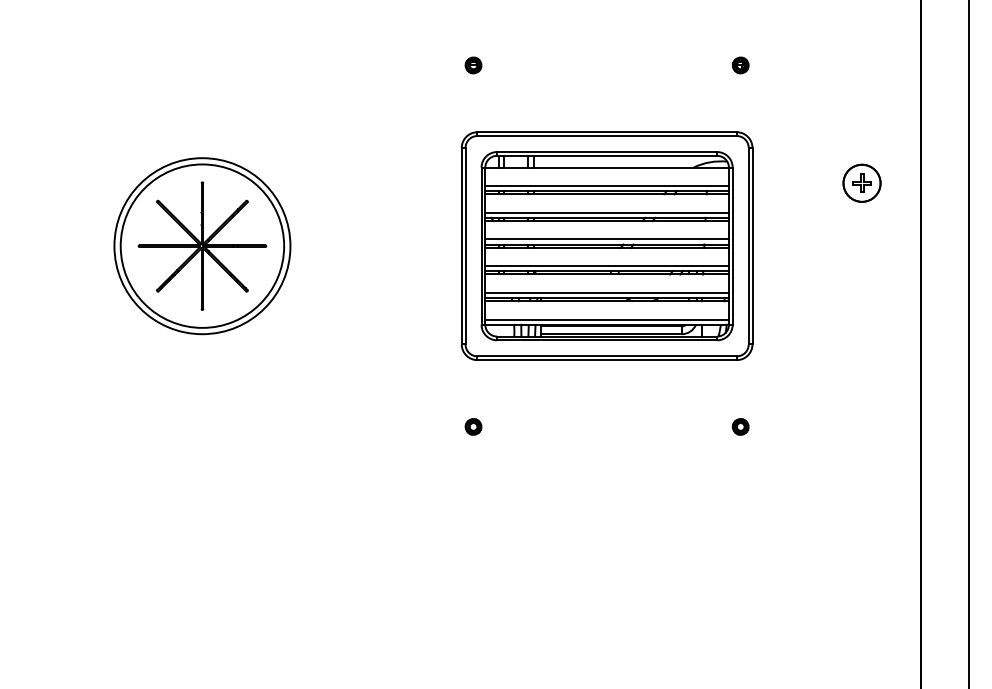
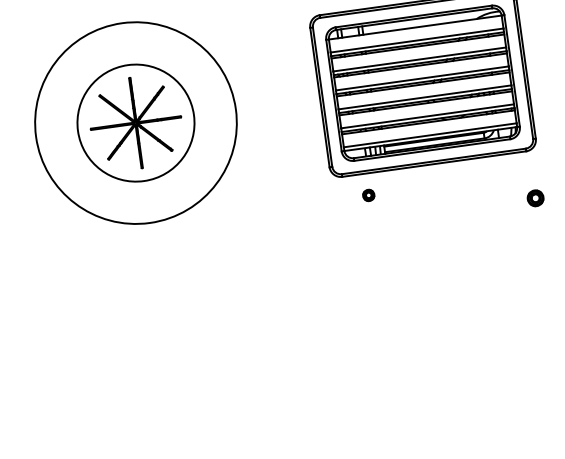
circle: (202, 246) -> (136, 123), size x1.6
part: (473, 426) -> (368, 195), moved
part: (740, 426) -> (535, 198), size x1.4

